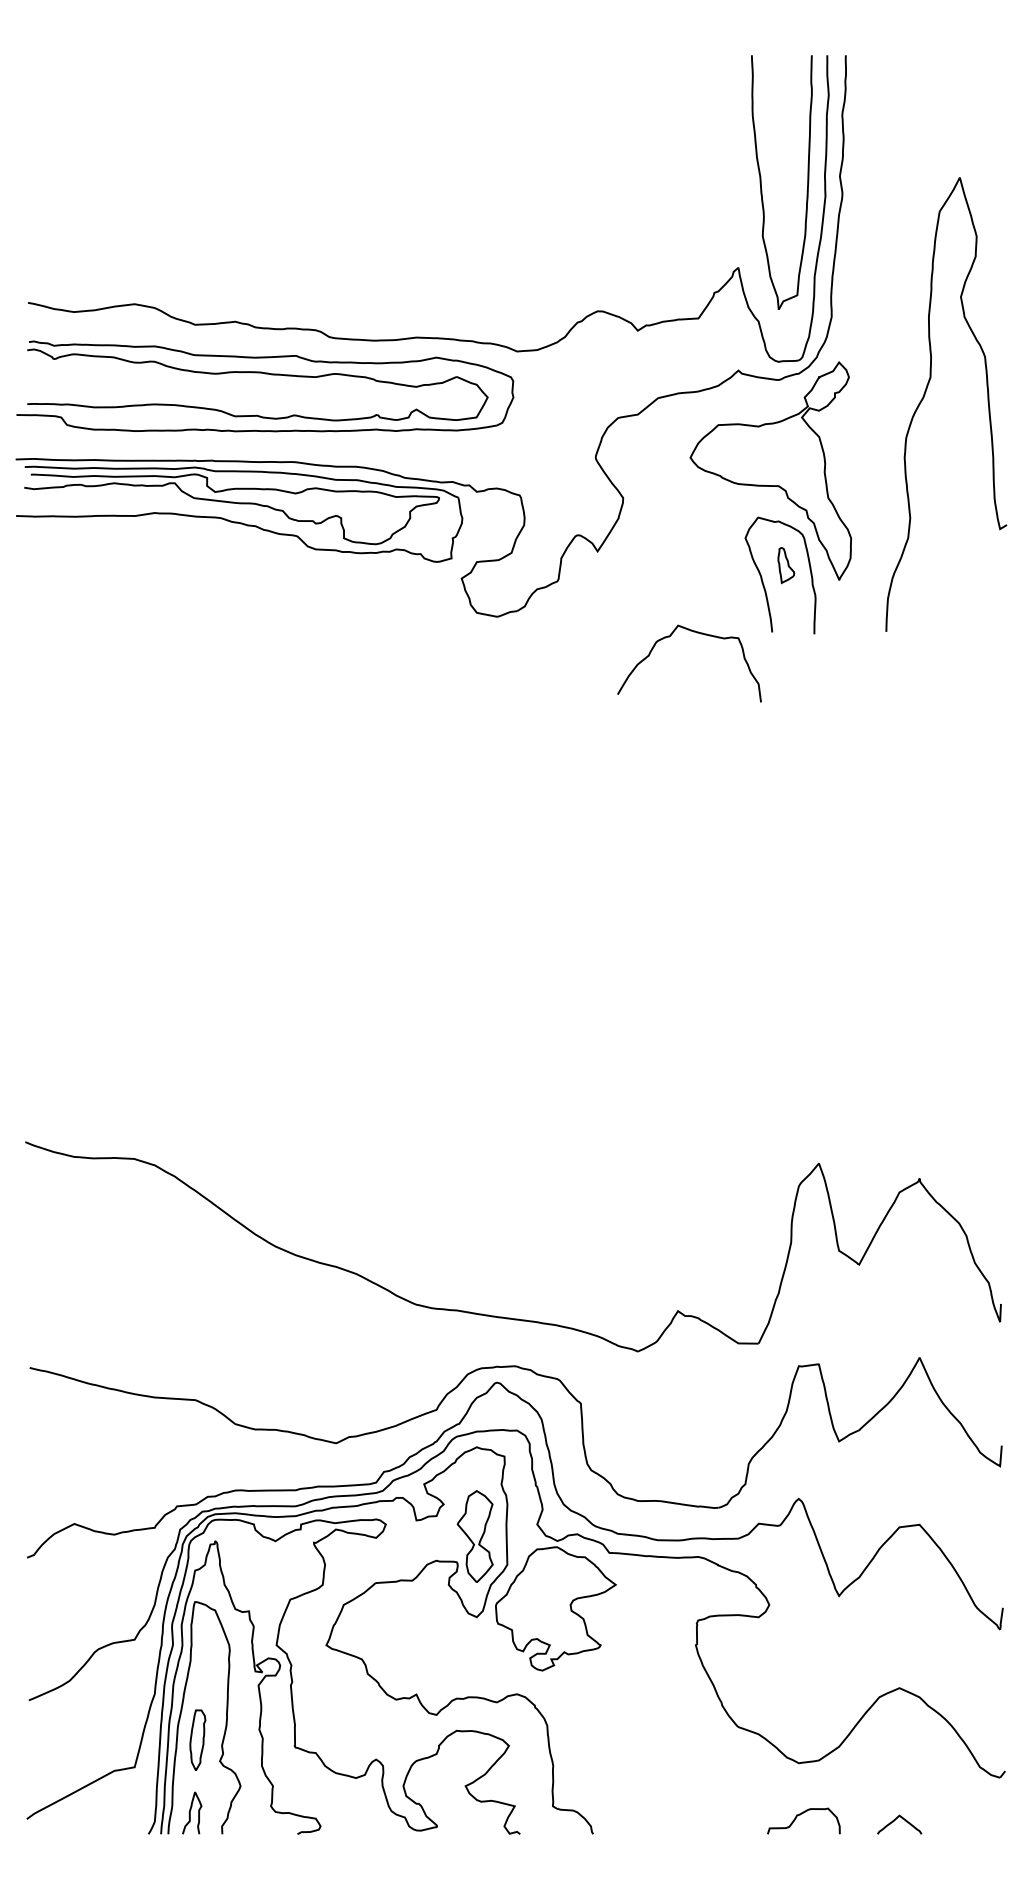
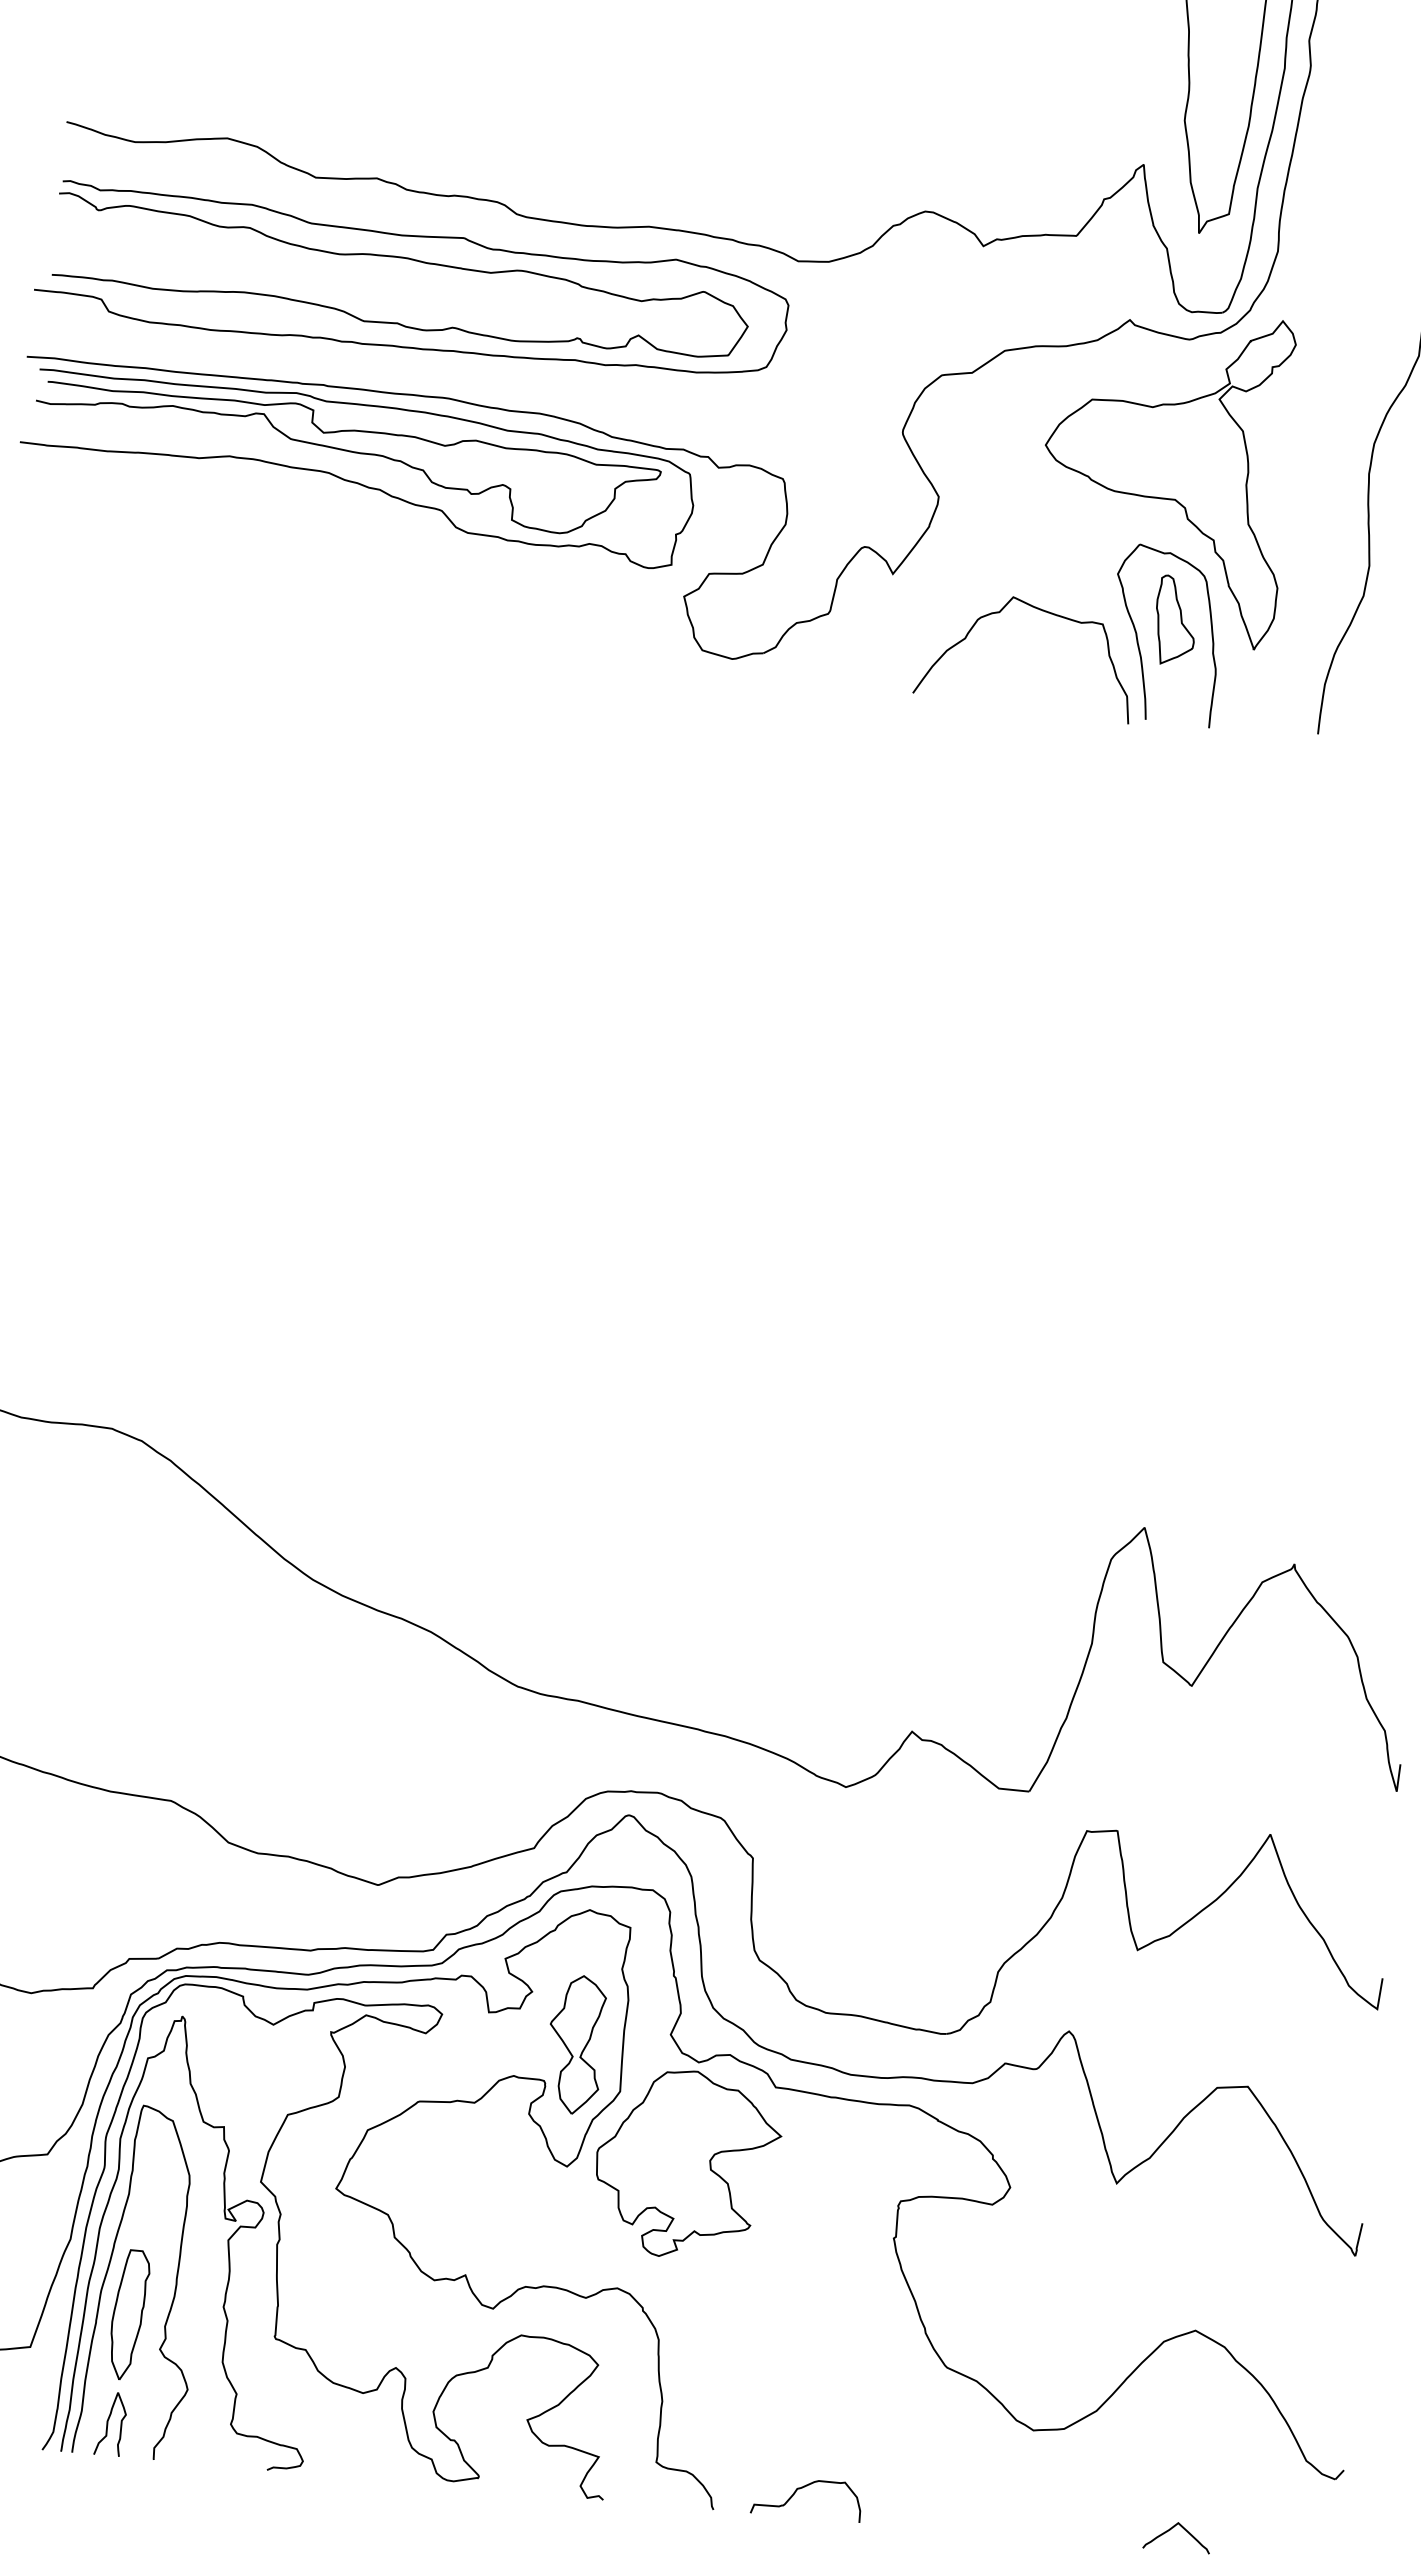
part: (786, 565) -> (1176, 620), size x1.67
curve: (700, 634) -> (1045, 613), moved
part: (197, 1739) -> (128, 2313), size x1.43
curve: (800, 1815) -> (802, 2489), moved

